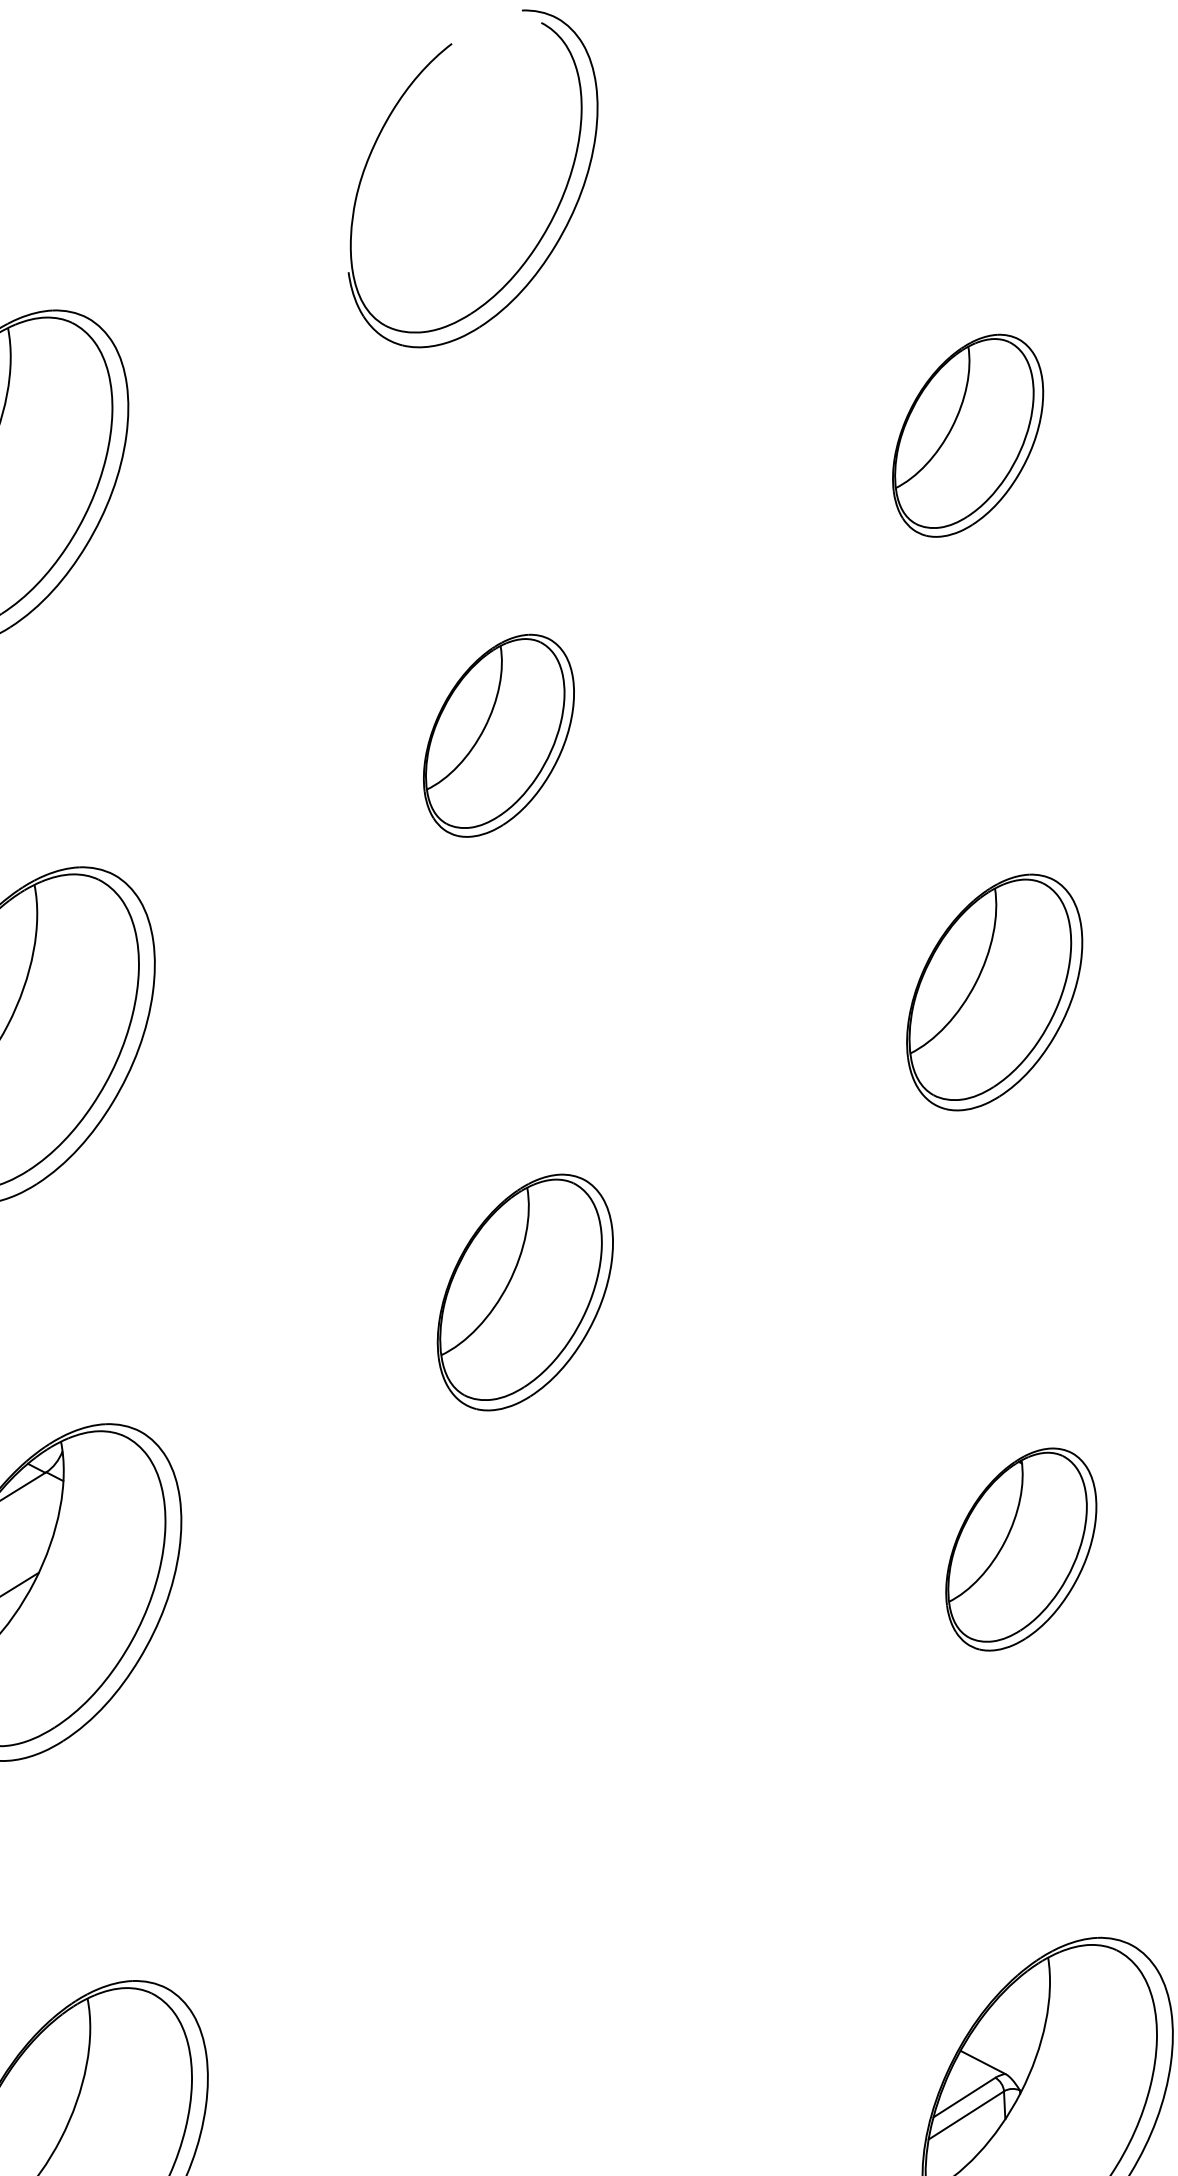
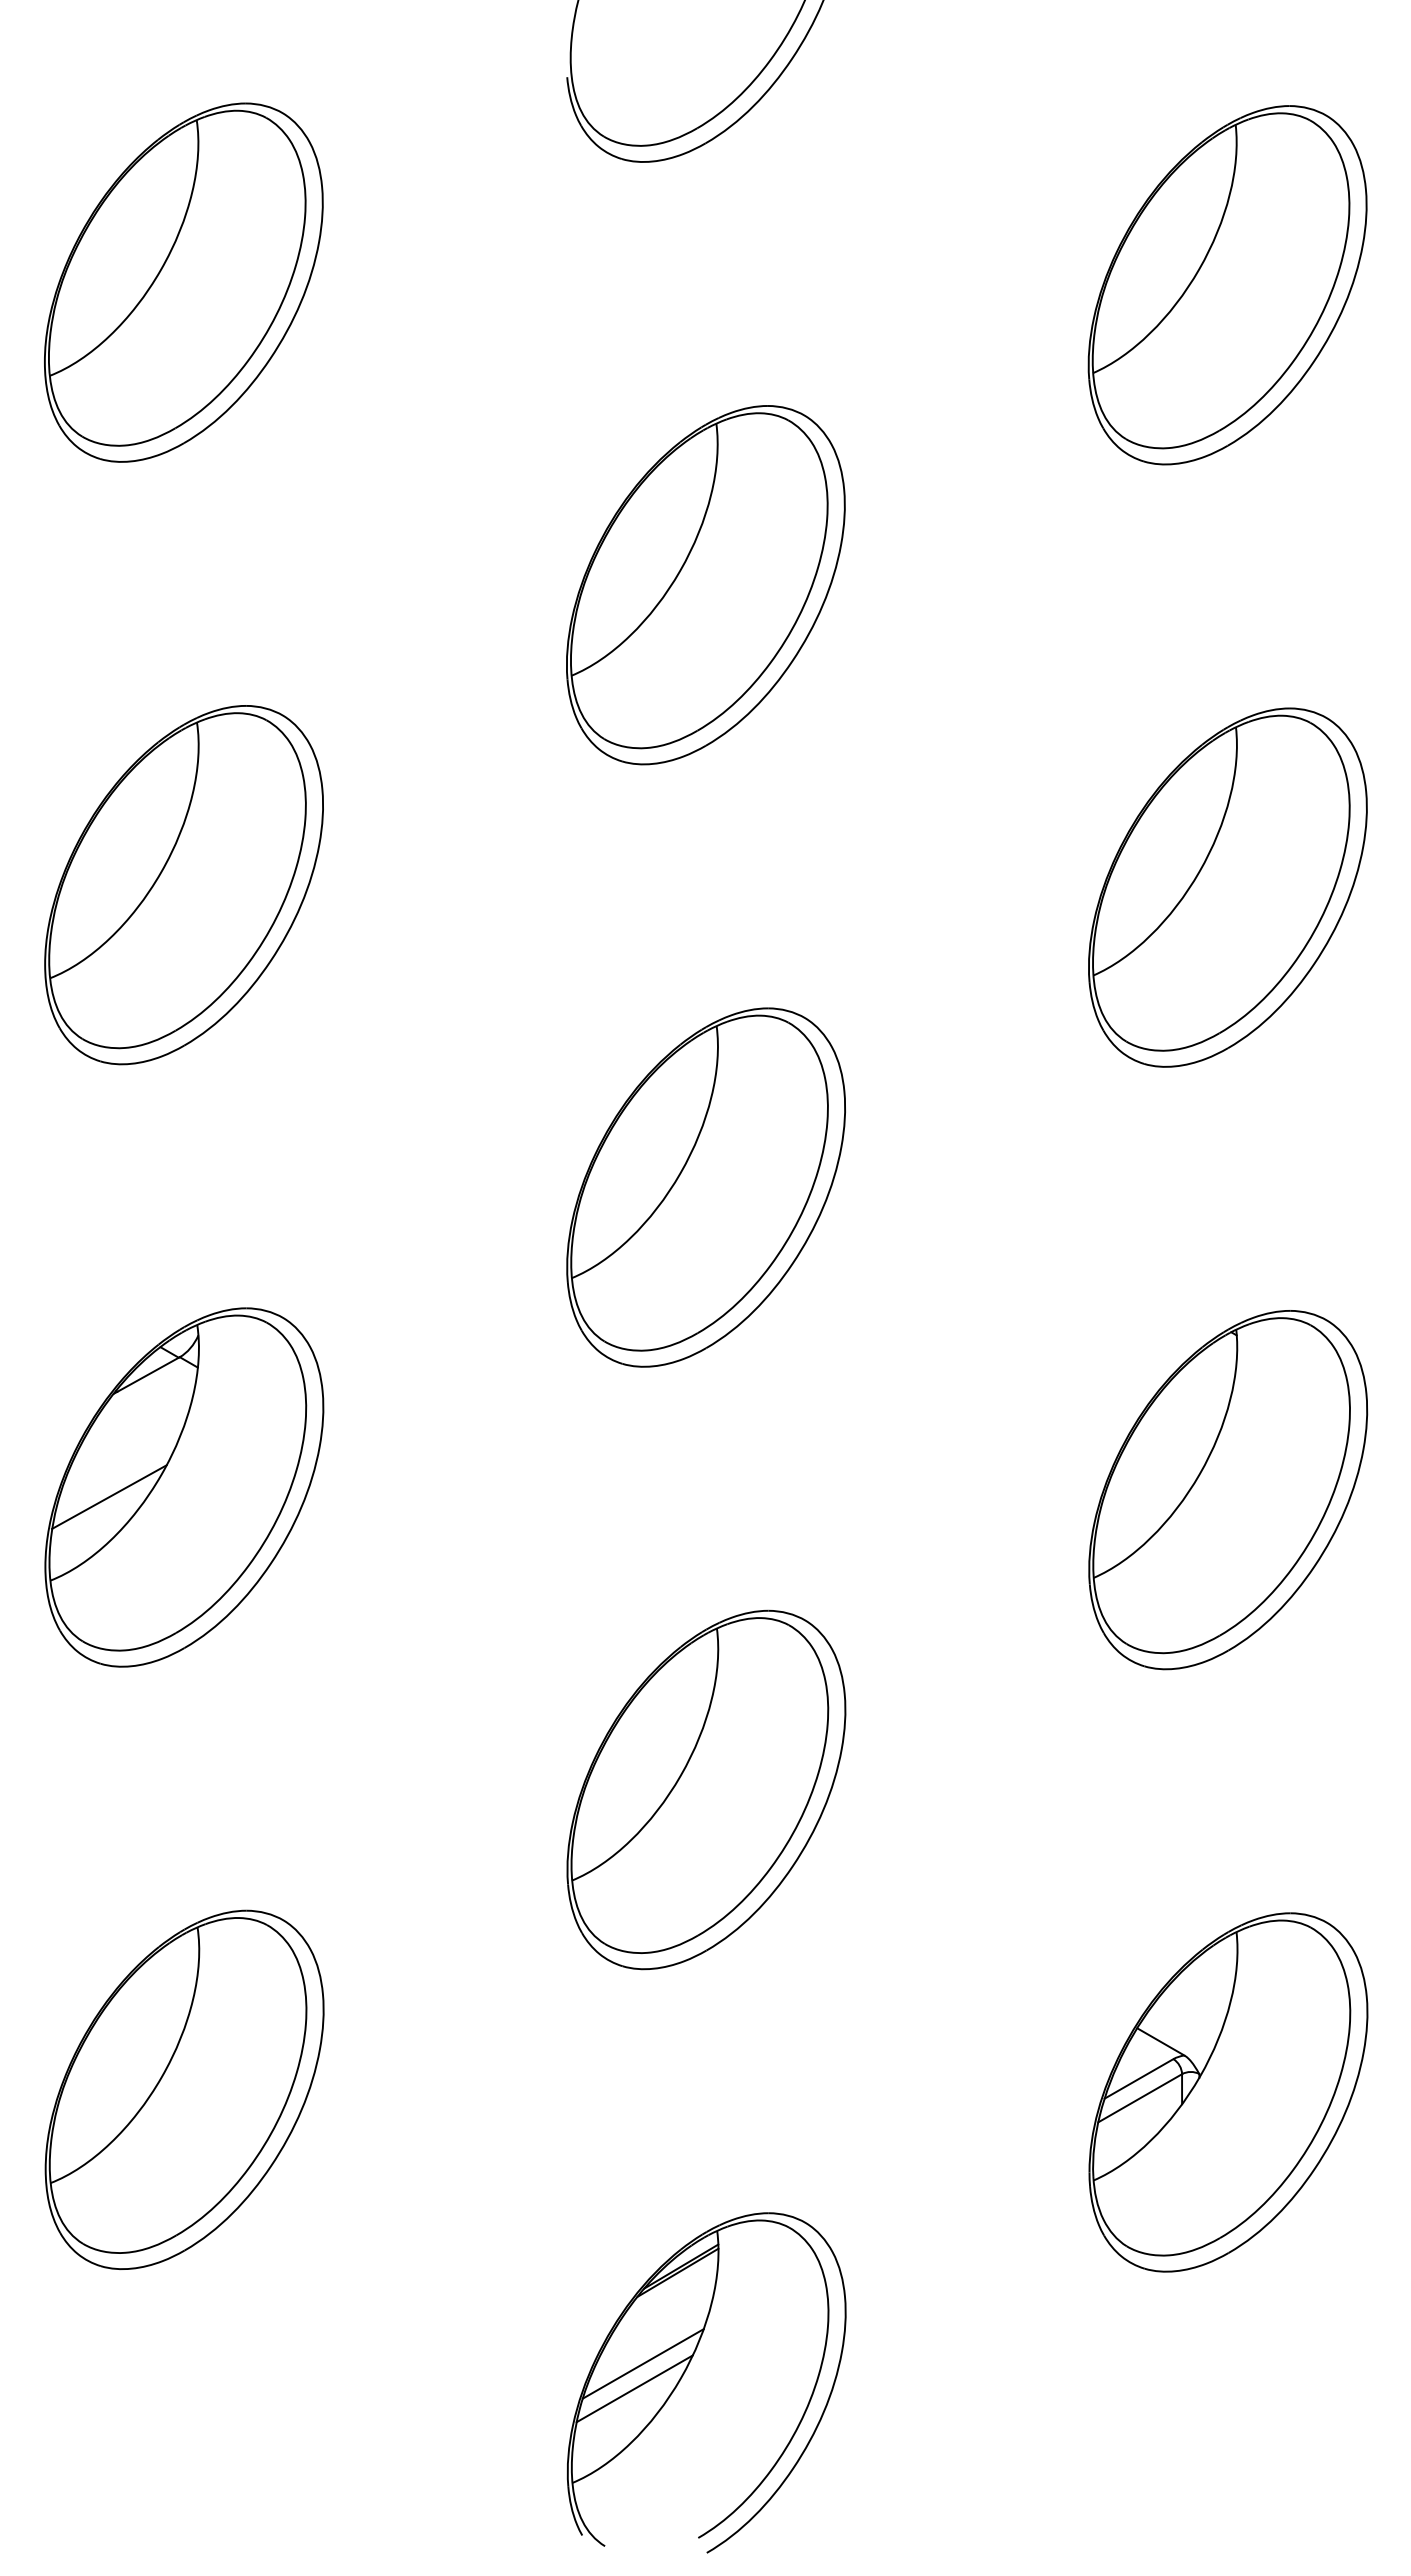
part: (968, 435) -> (1227, 285), size x1.67
part: (498, 736) -> (705, 585), size x1.67
part: (994, 992) -> (1227, 887), size x1.43
part: (524, 1292) -> (705, 1187), size x1.43
part: (1021, 1549) -> (1228, 1490), size x1.67
part: (551, 1848) -> (706, 1789), added

